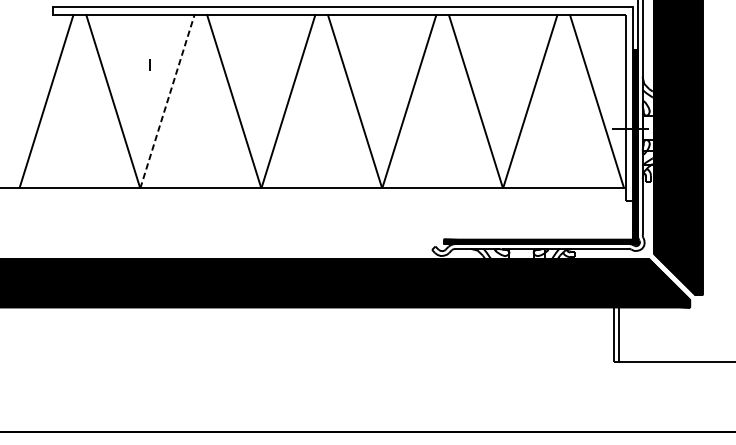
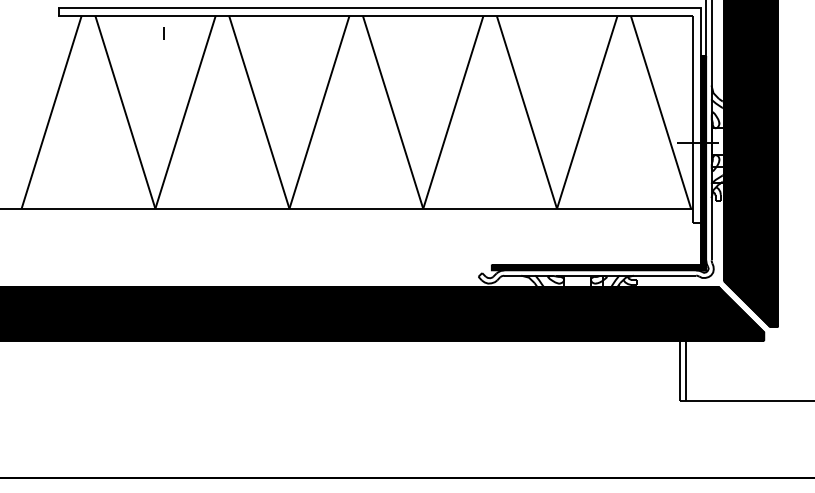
line: (149, 65) -> (163, 33), moved
line: (167, 100) -> (185, 111), dashed -> solid

